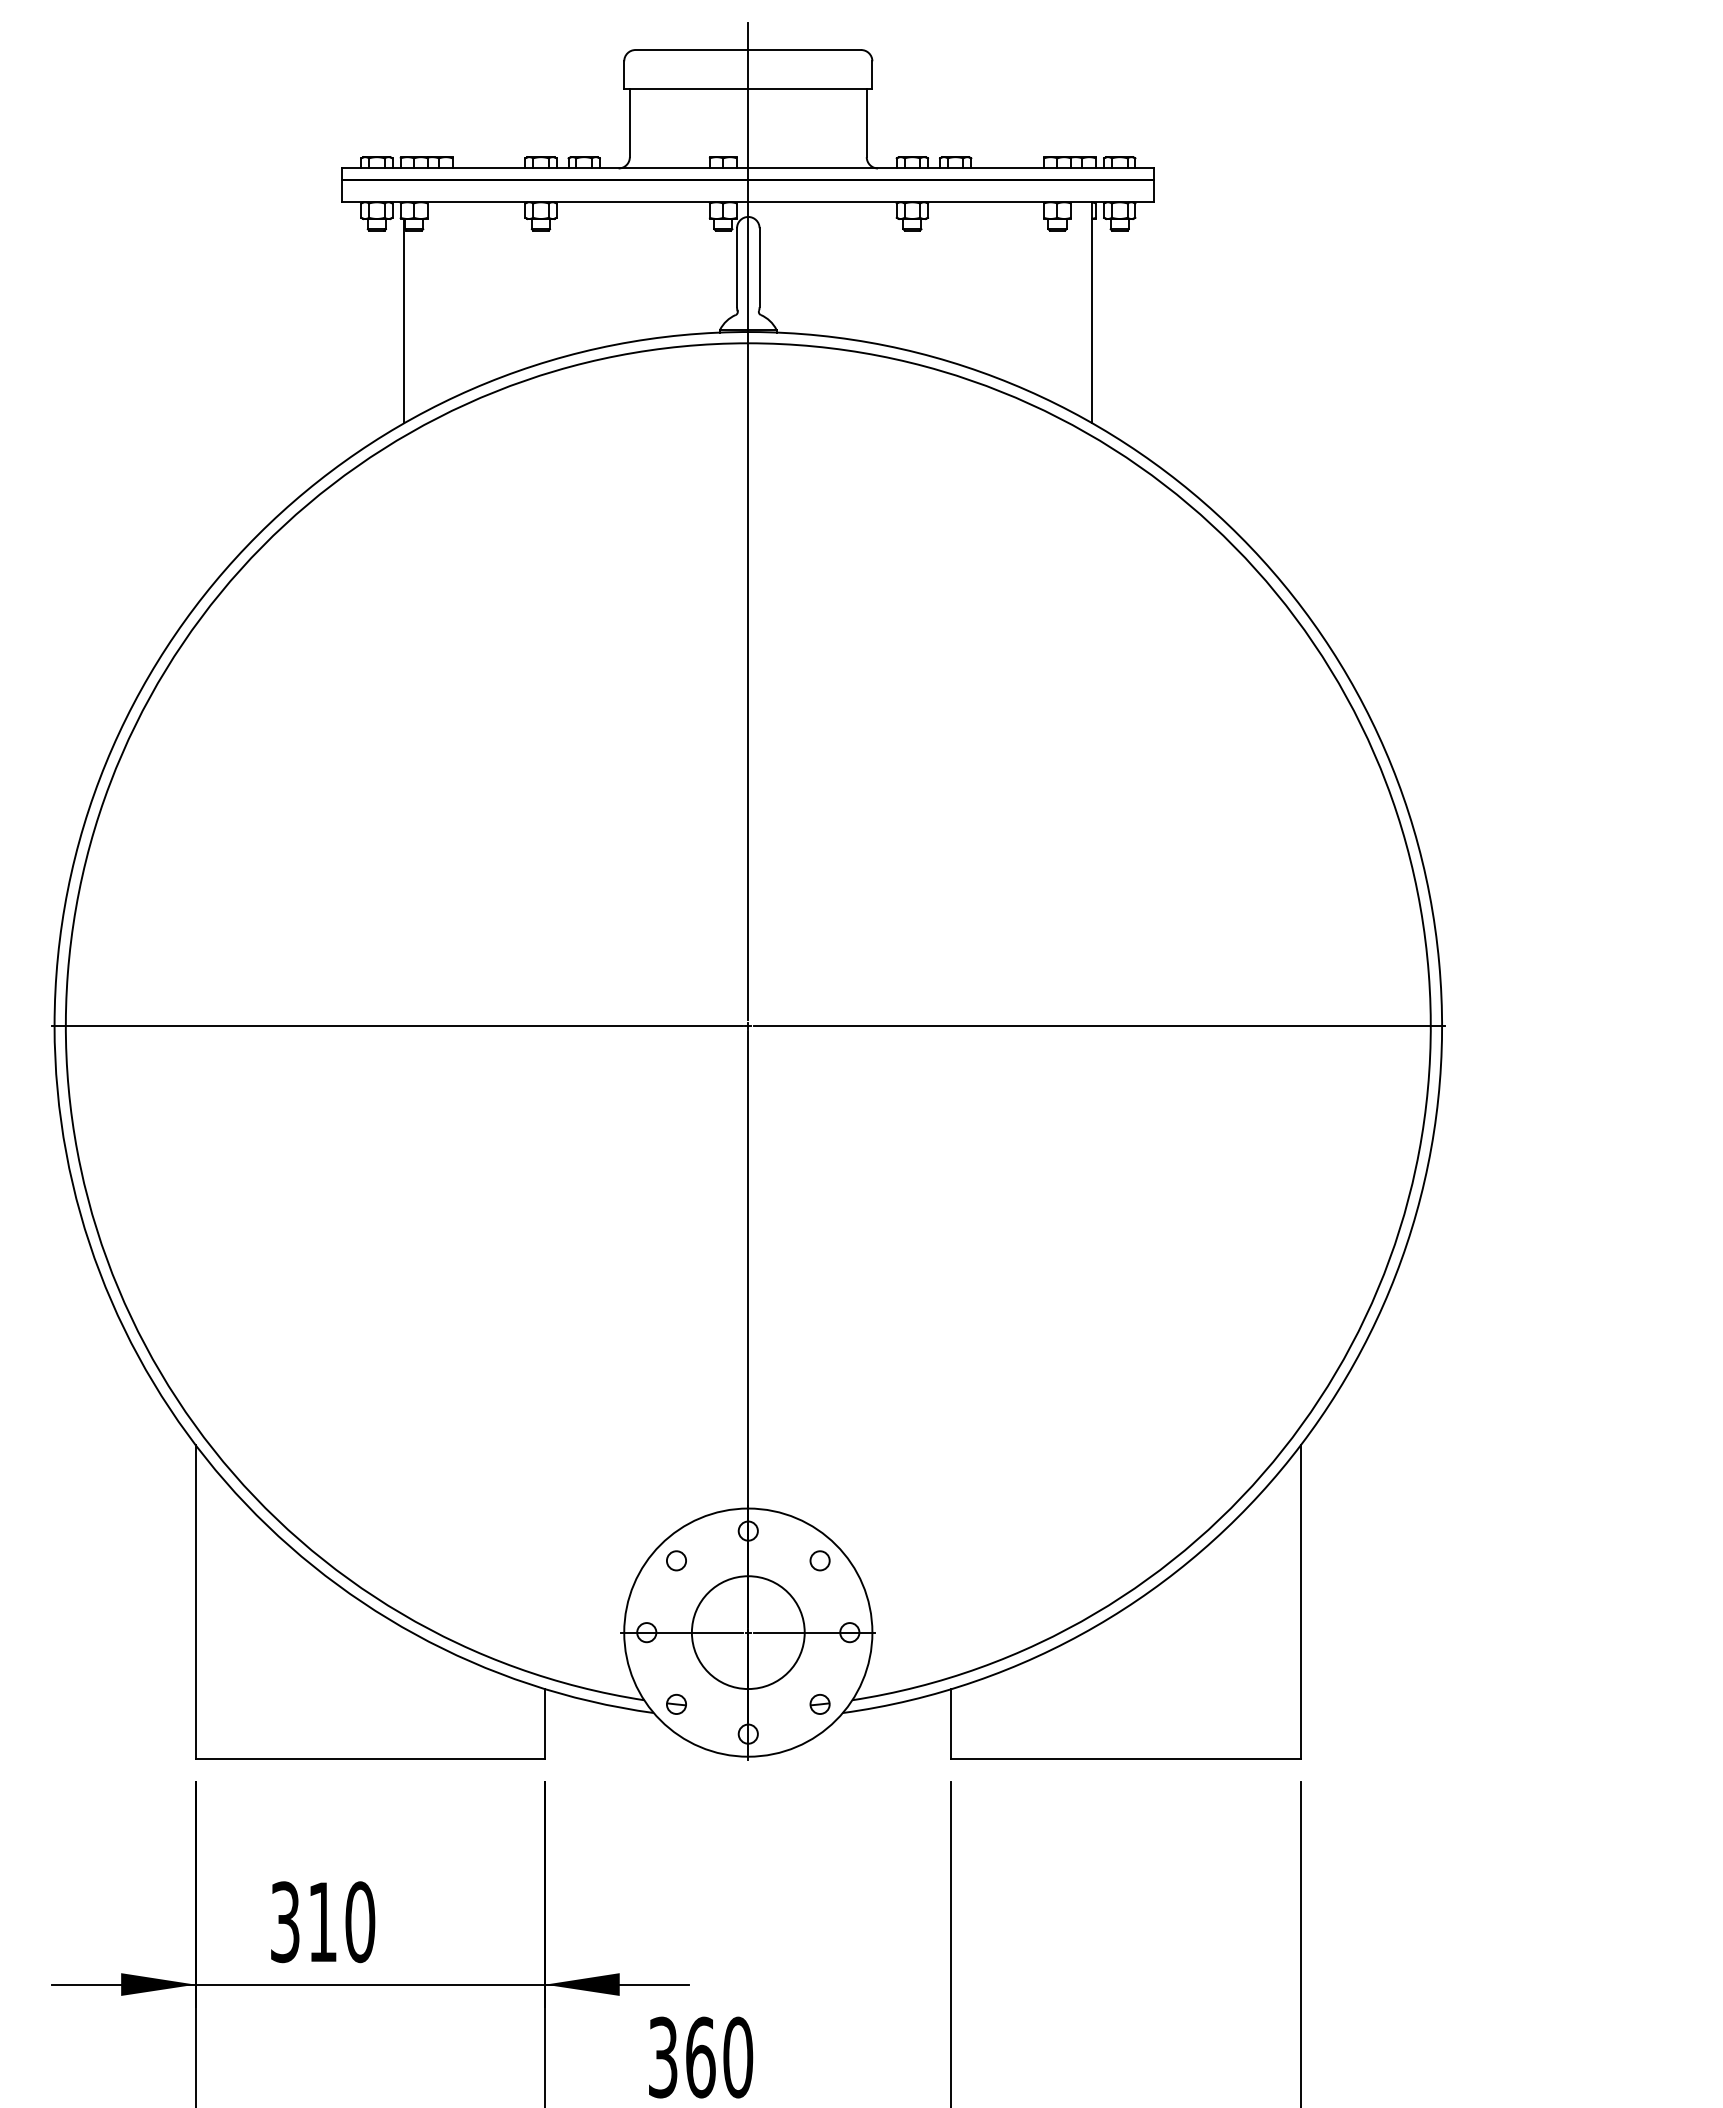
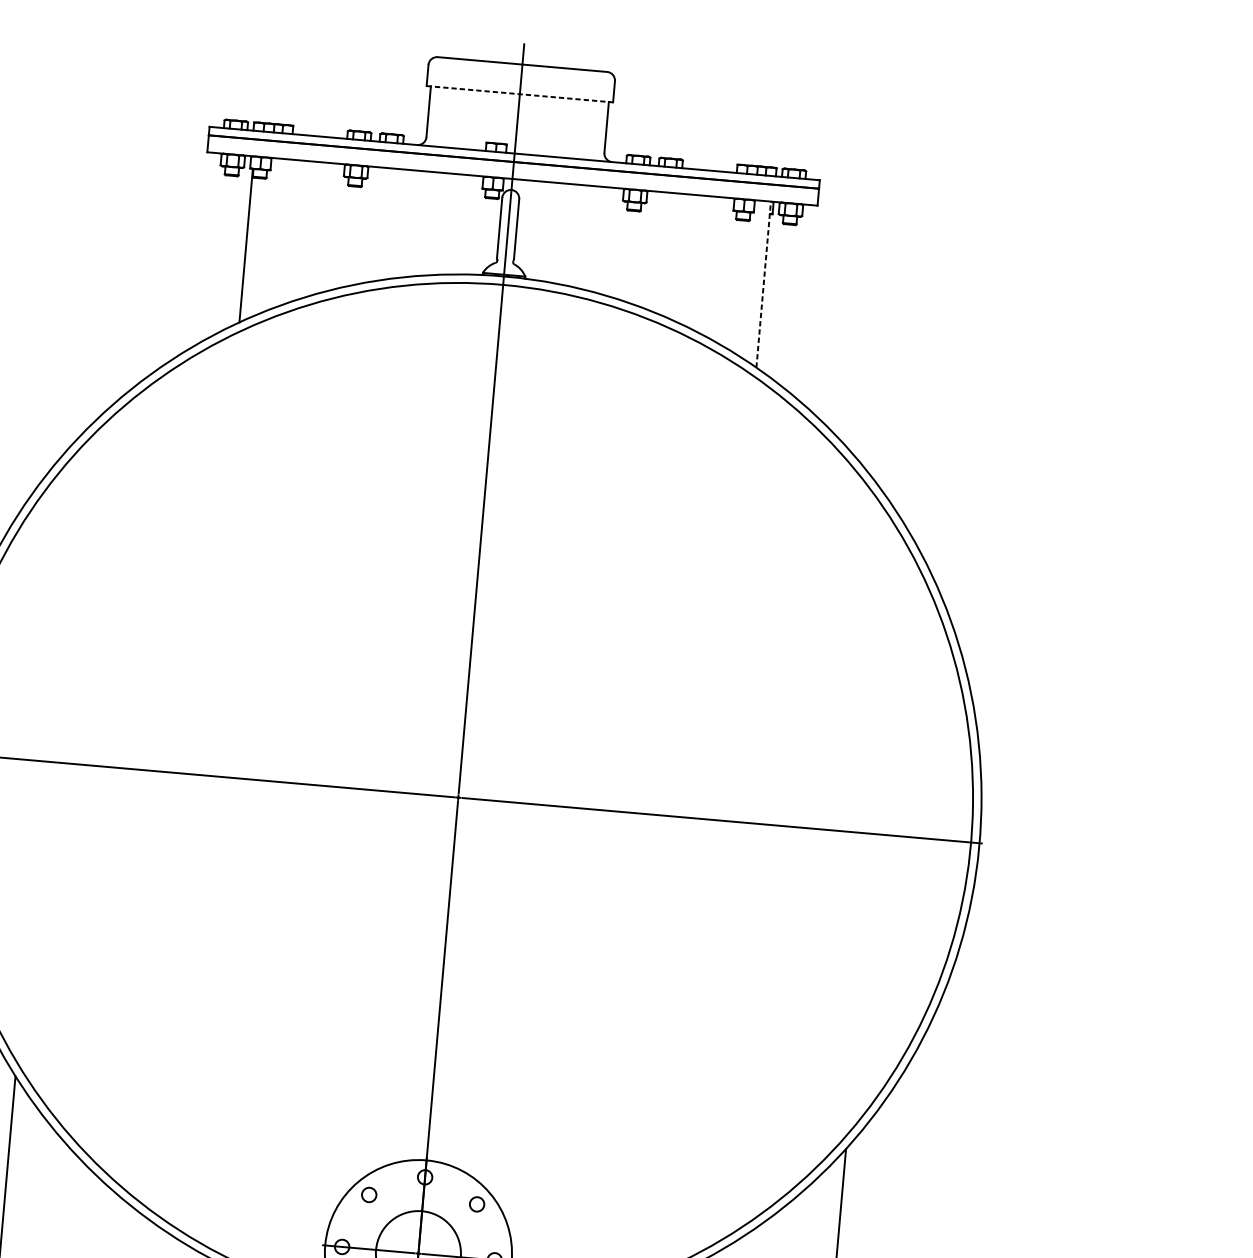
line: (748, 89) -> (520, 94), solid -> dashed
line: (1092, 312) -> (763, 284), solid -> dashed

